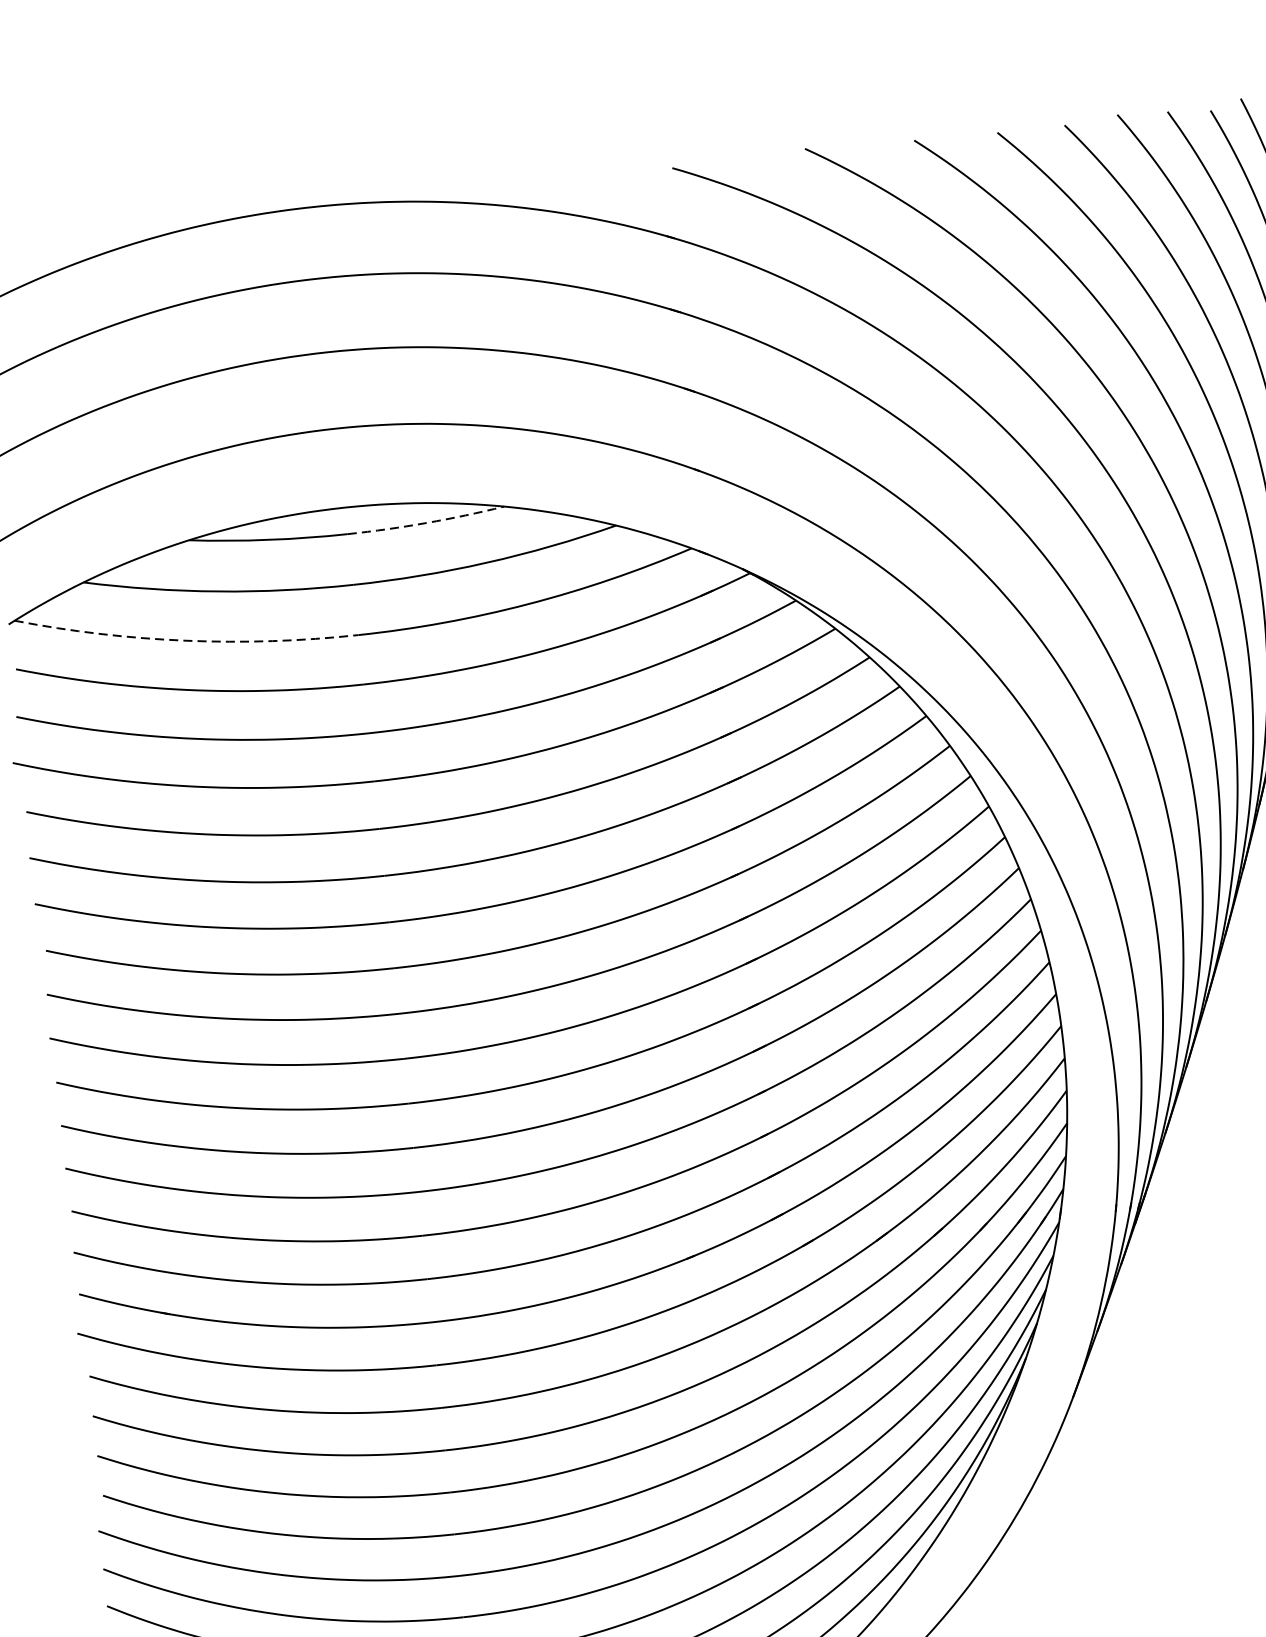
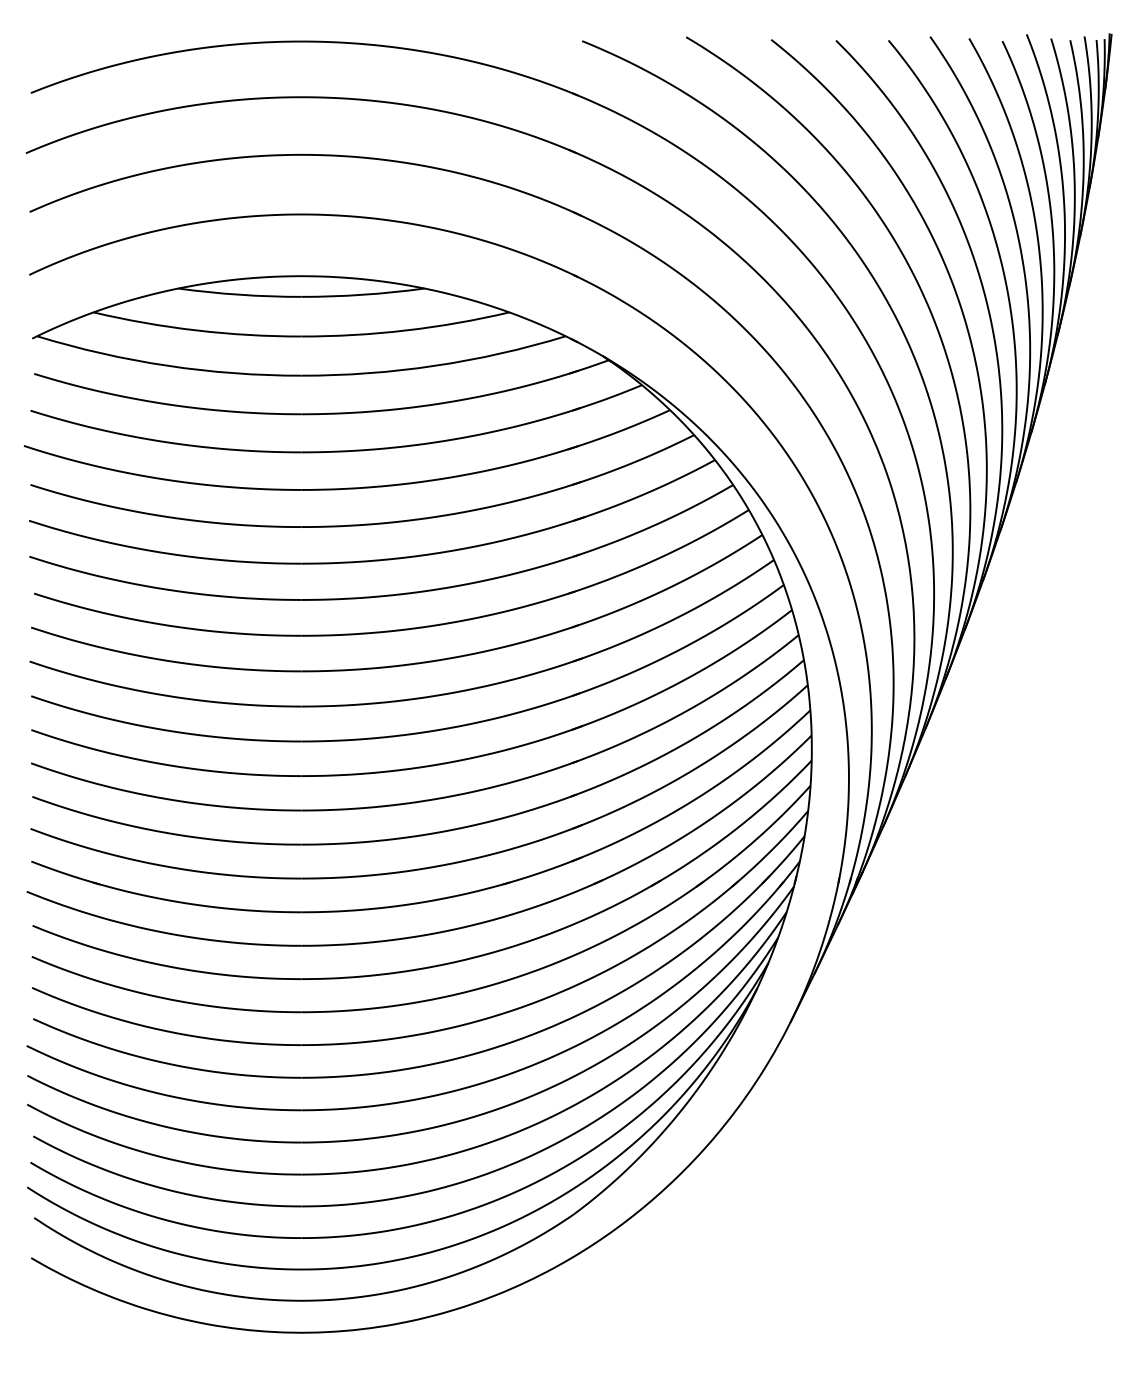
arc: (426, 522) -> (363, 294), dashed -> solid
arc: (185, 640) -> (167, 365), dashed -> solid

